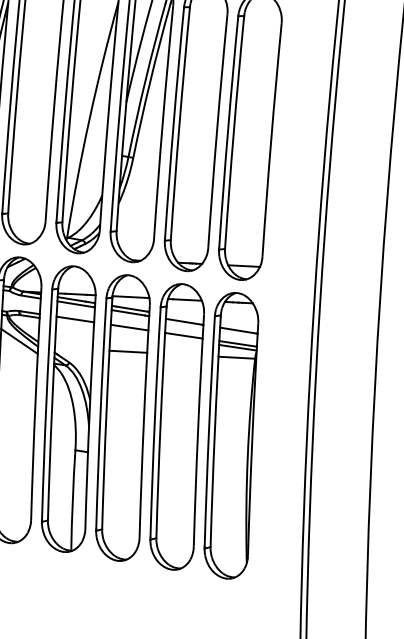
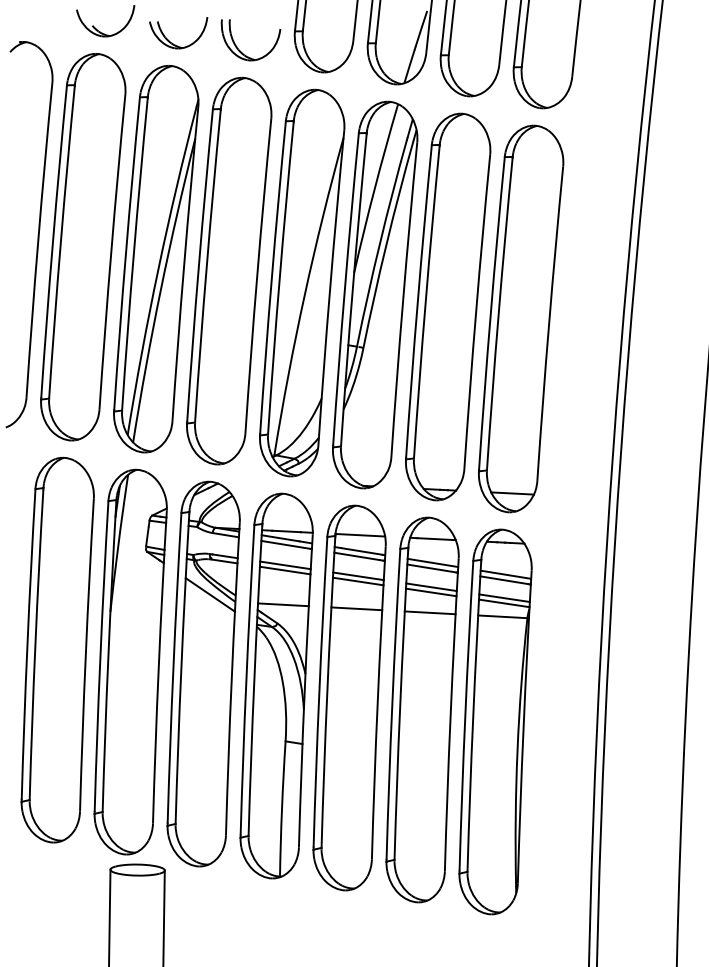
line: (184, 317) -> (432, 562), added
line: (74, 323) -> (284, 570), added
line: (238, 326) -> (505, 574), added
line: (128, 331) -> (357, 581), added
line: (183, 339) -> (431, 592), added
line: (73, 348) -> (283, 604), added
line: (182, 354) -> (429, 612), added

